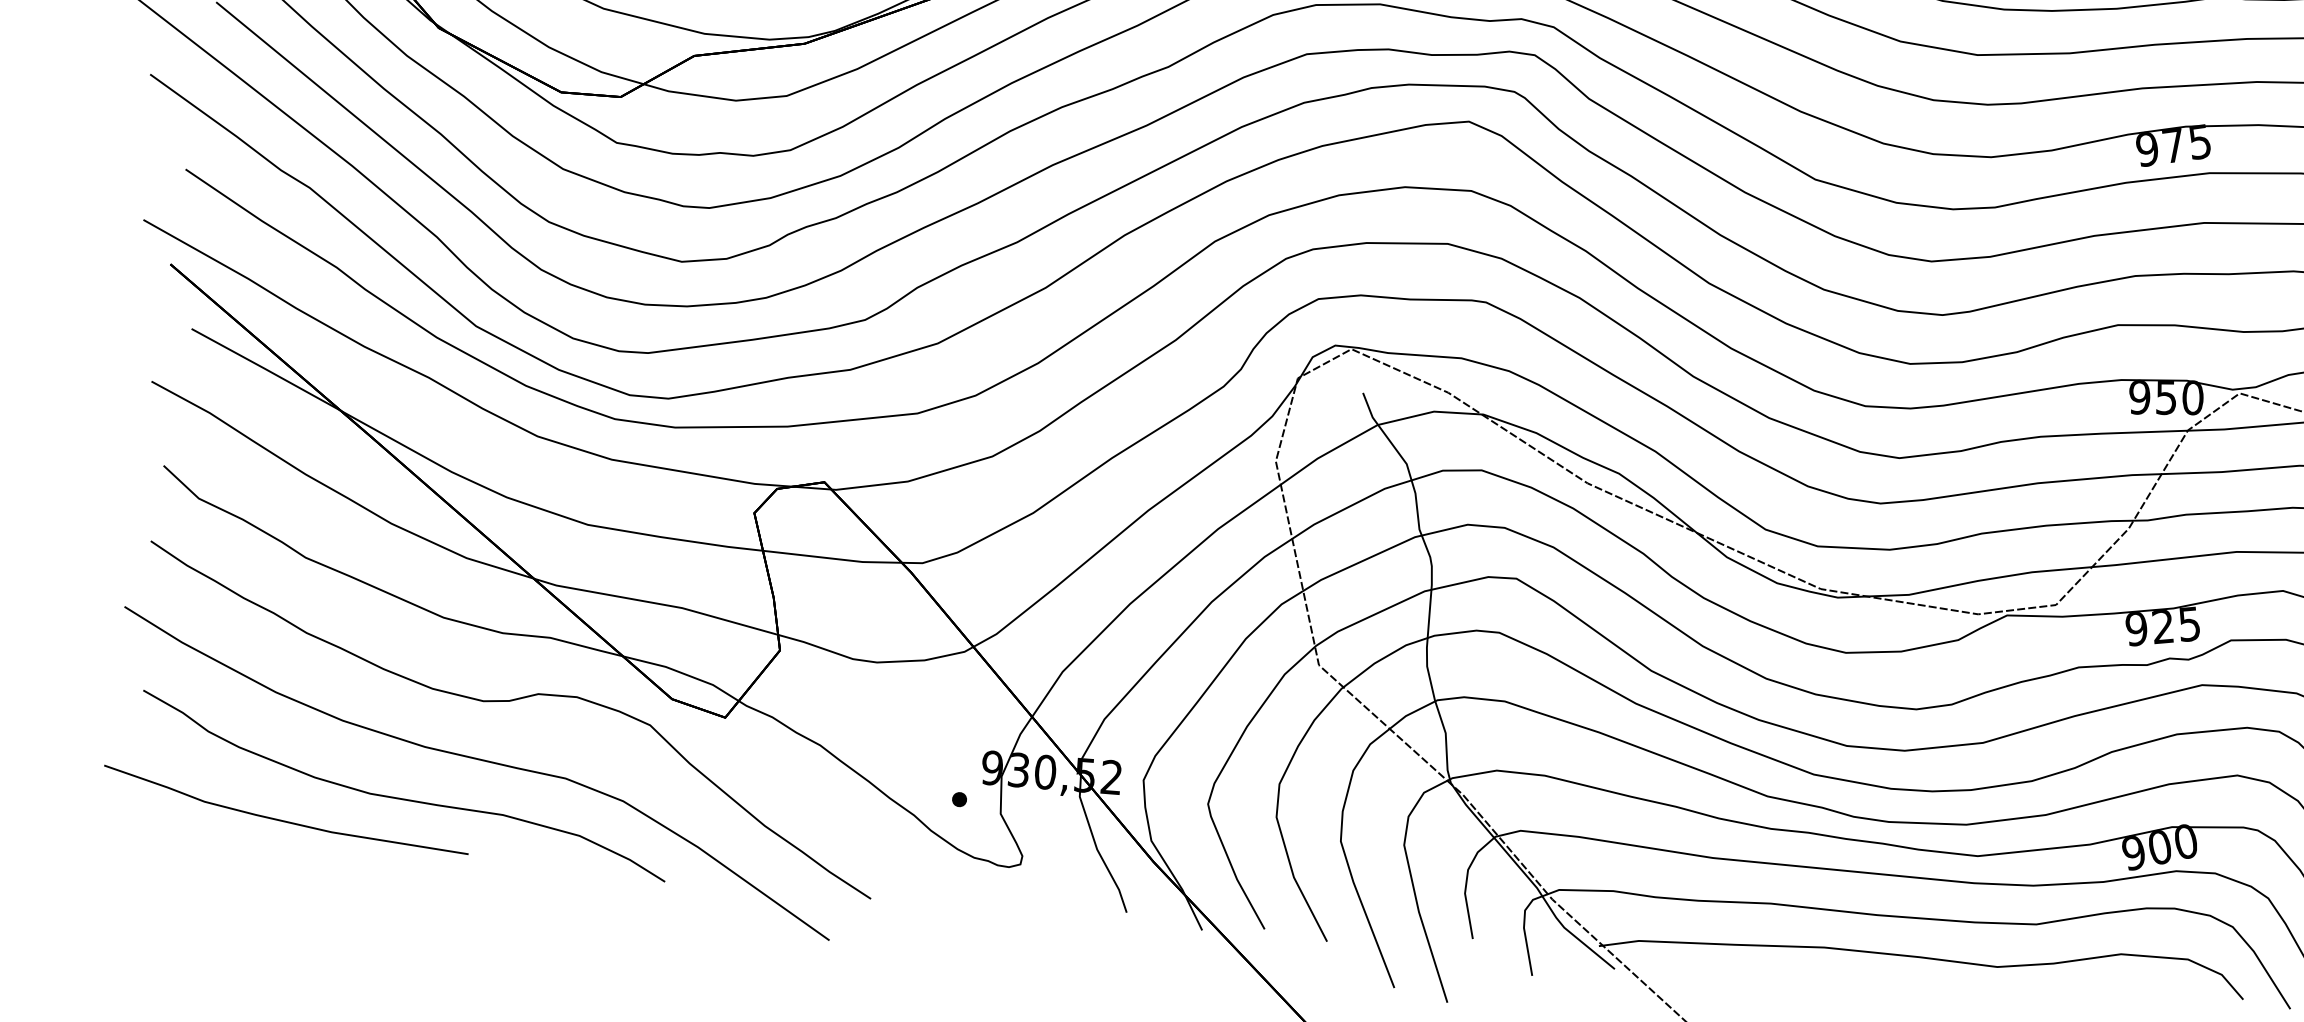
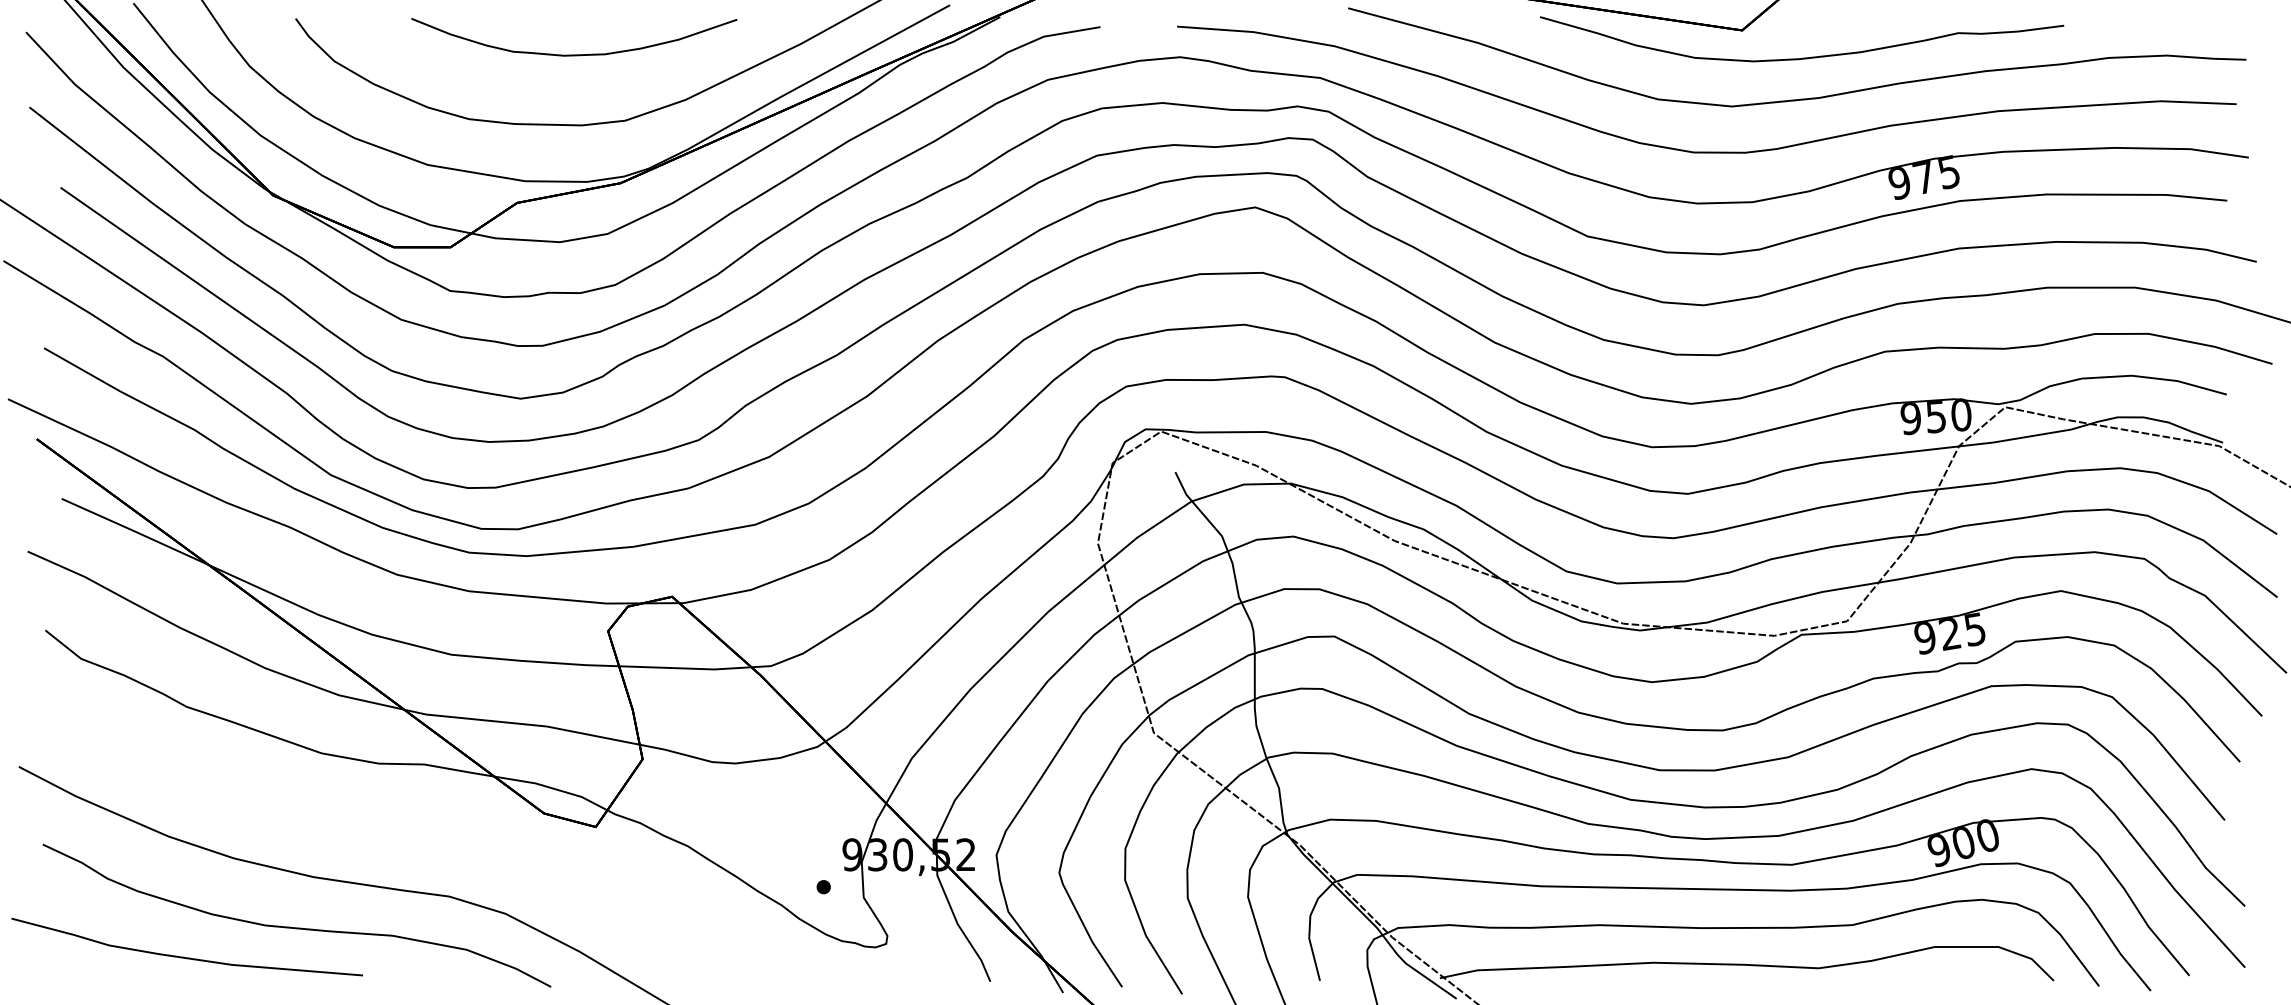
curve: (509, 702) -> (390, 828), removed

